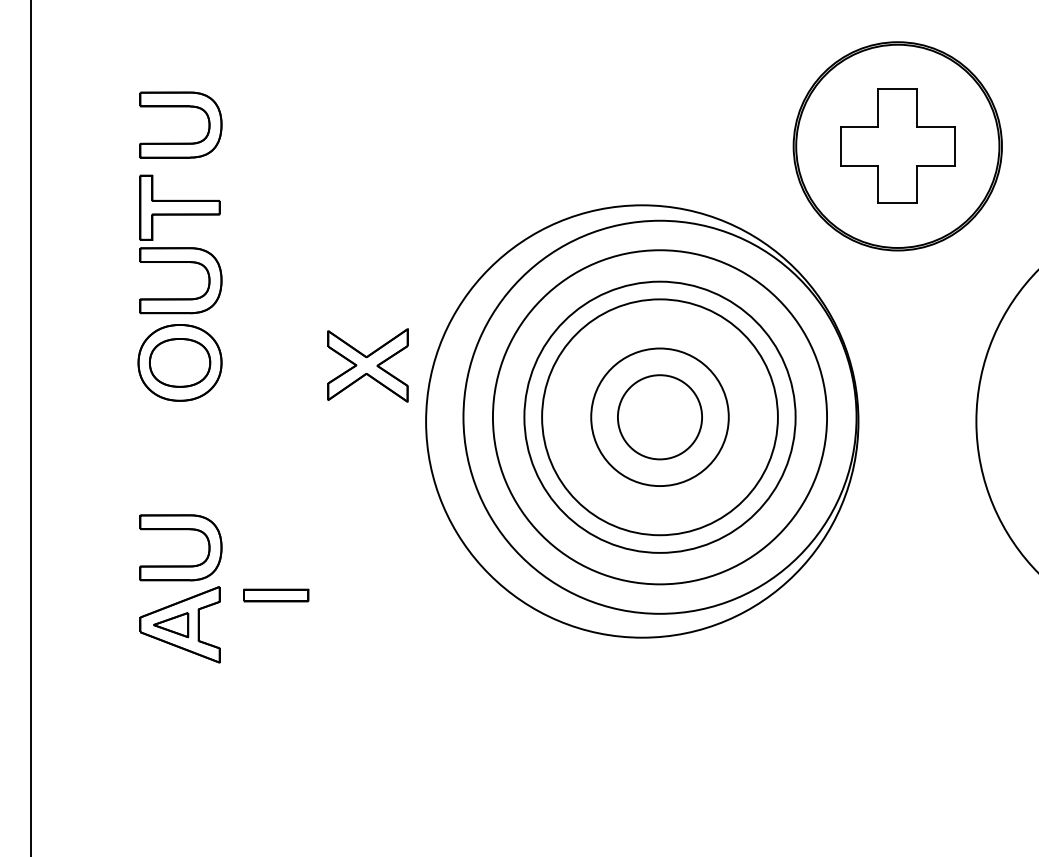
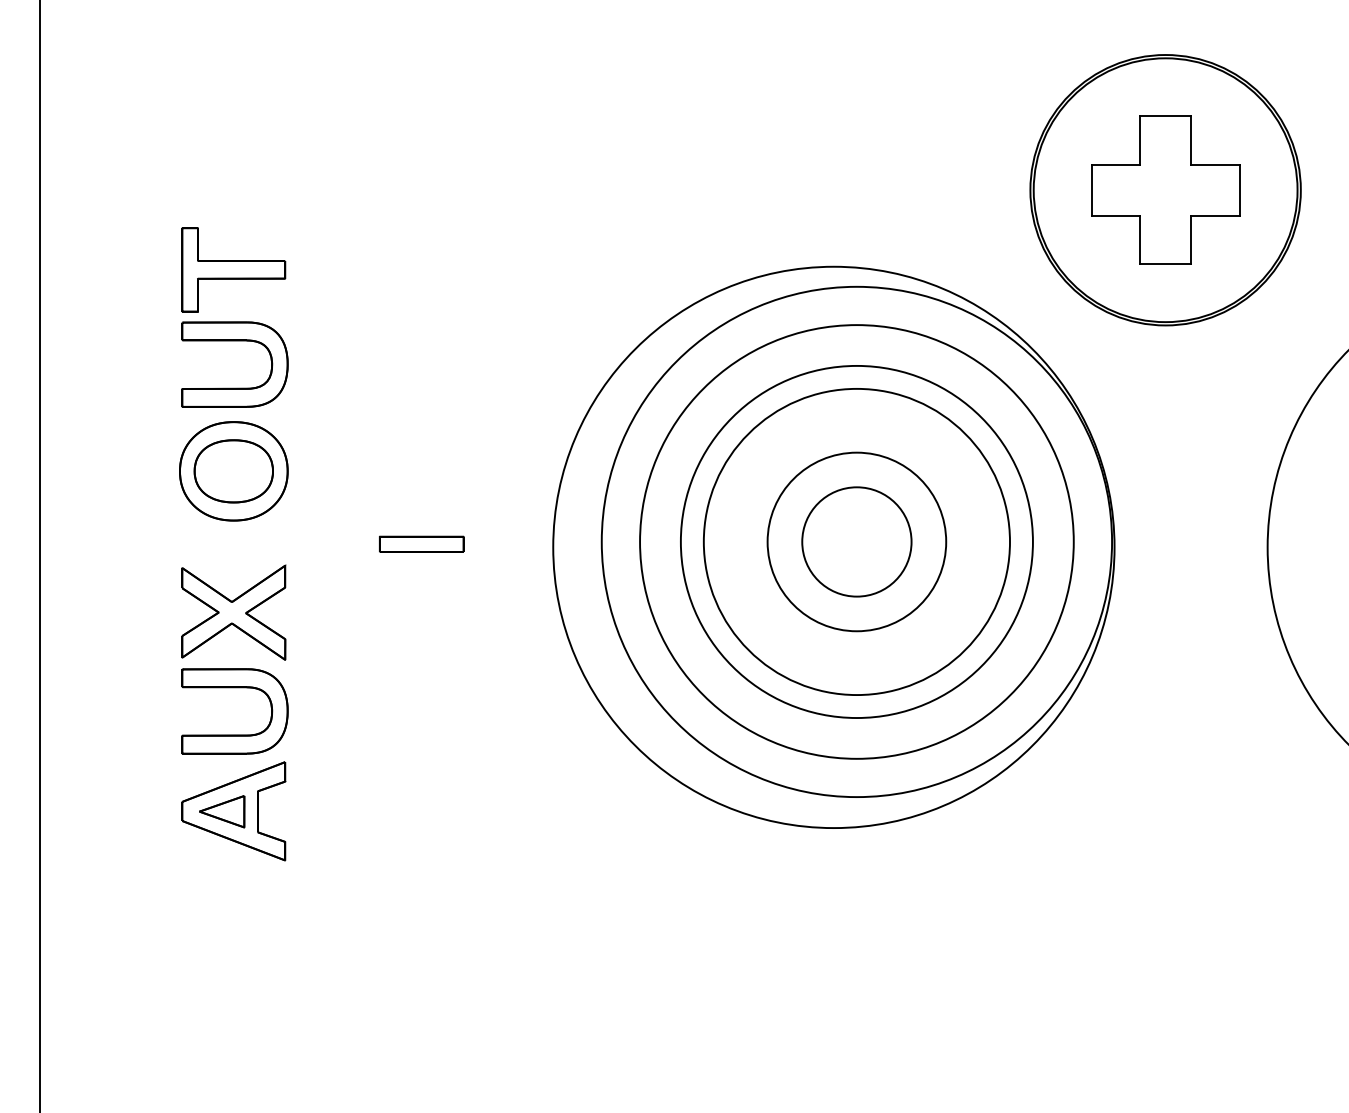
part: (180, 107) -> (234, 139), removed
part: (367, 365) -> (233, 612), moved
part: (276, 594) -> (421, 543), moved

